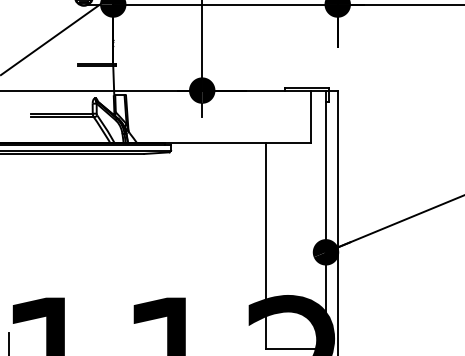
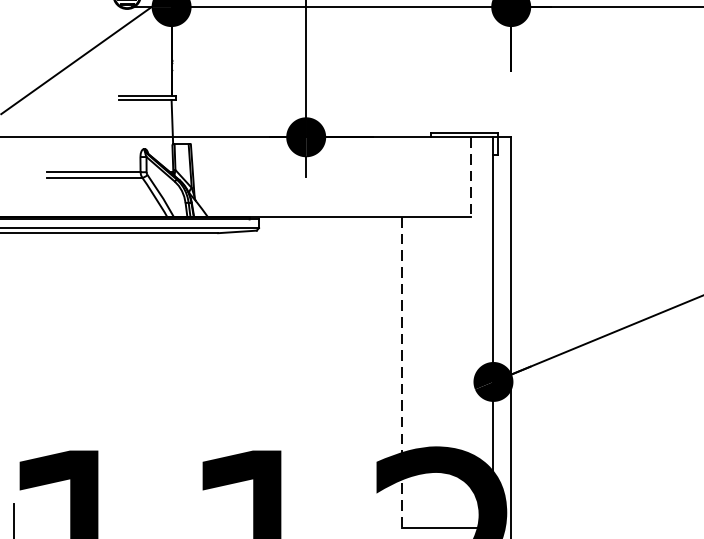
line: (311, 117) -> (471, 177), solid -> dashed
line: (265, 246) -> (401, 373), solid -> dashed

